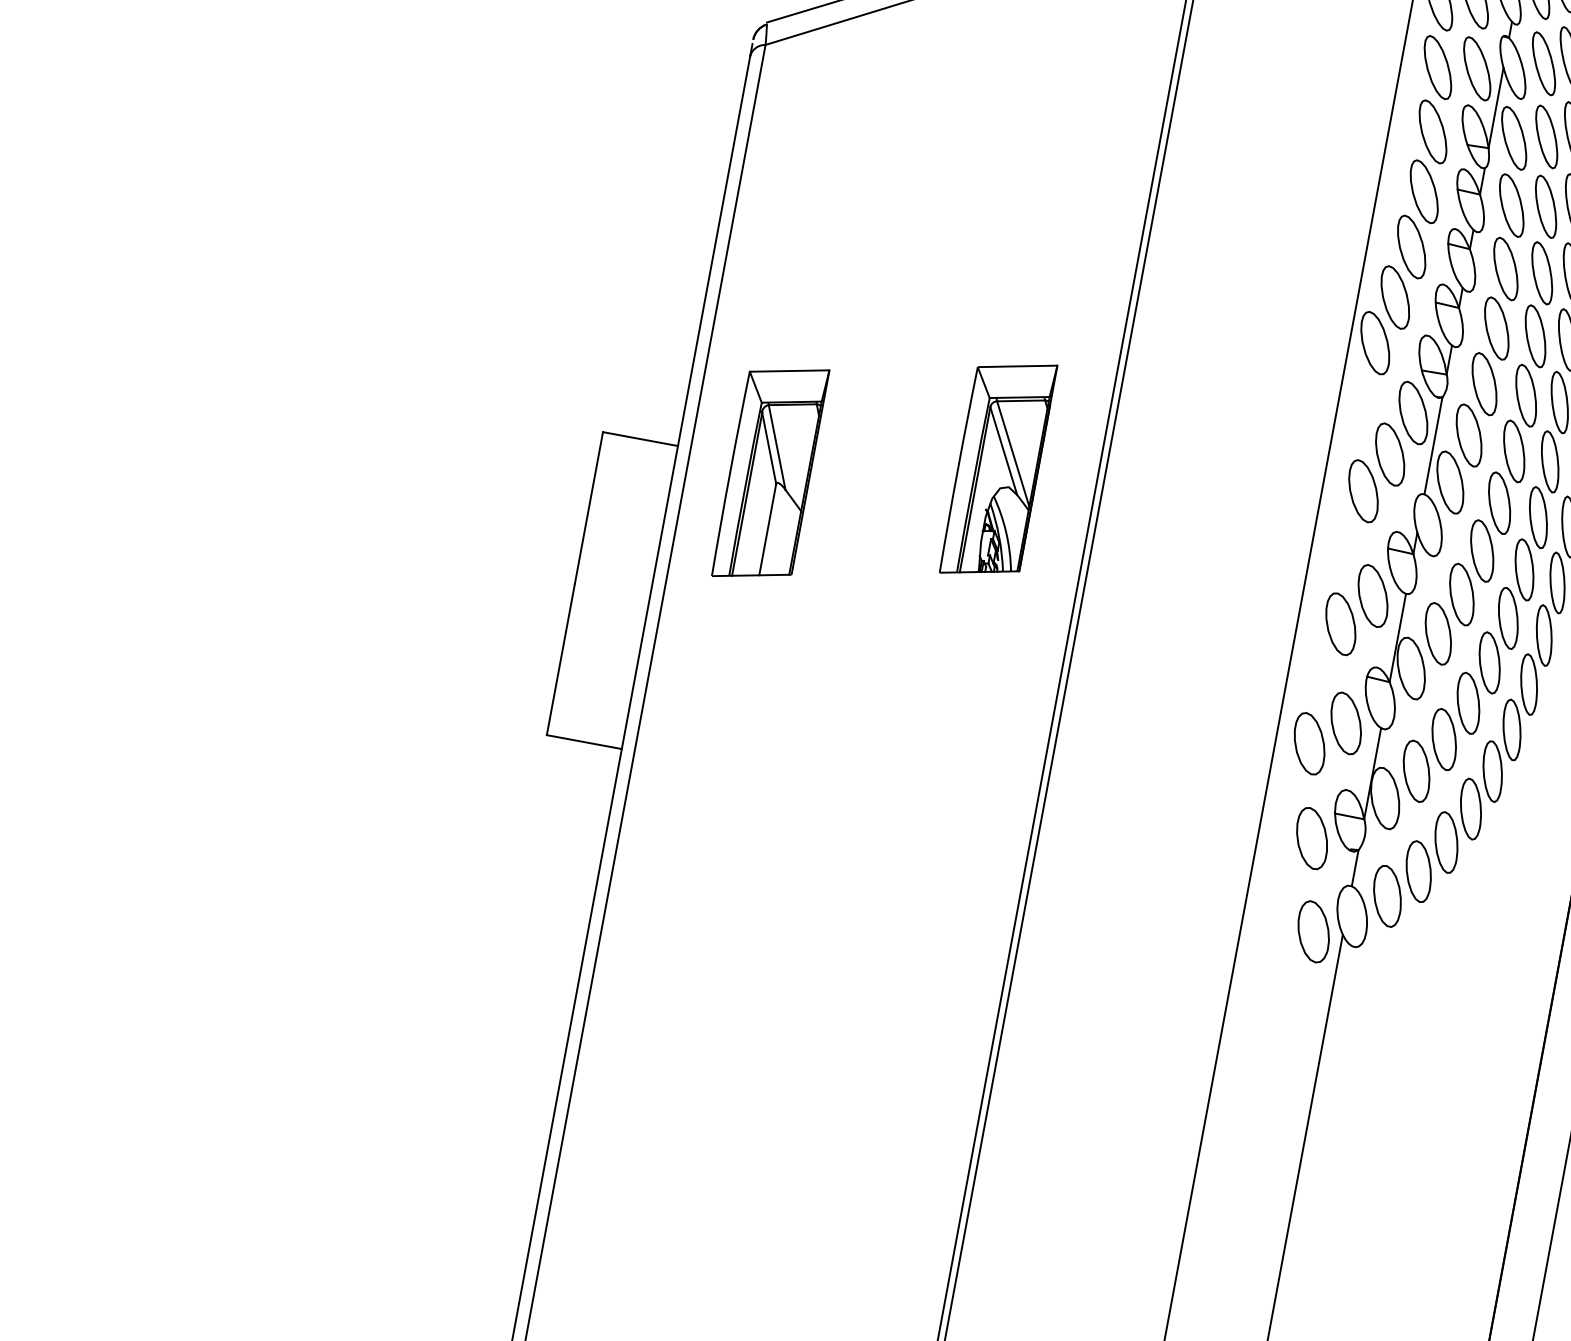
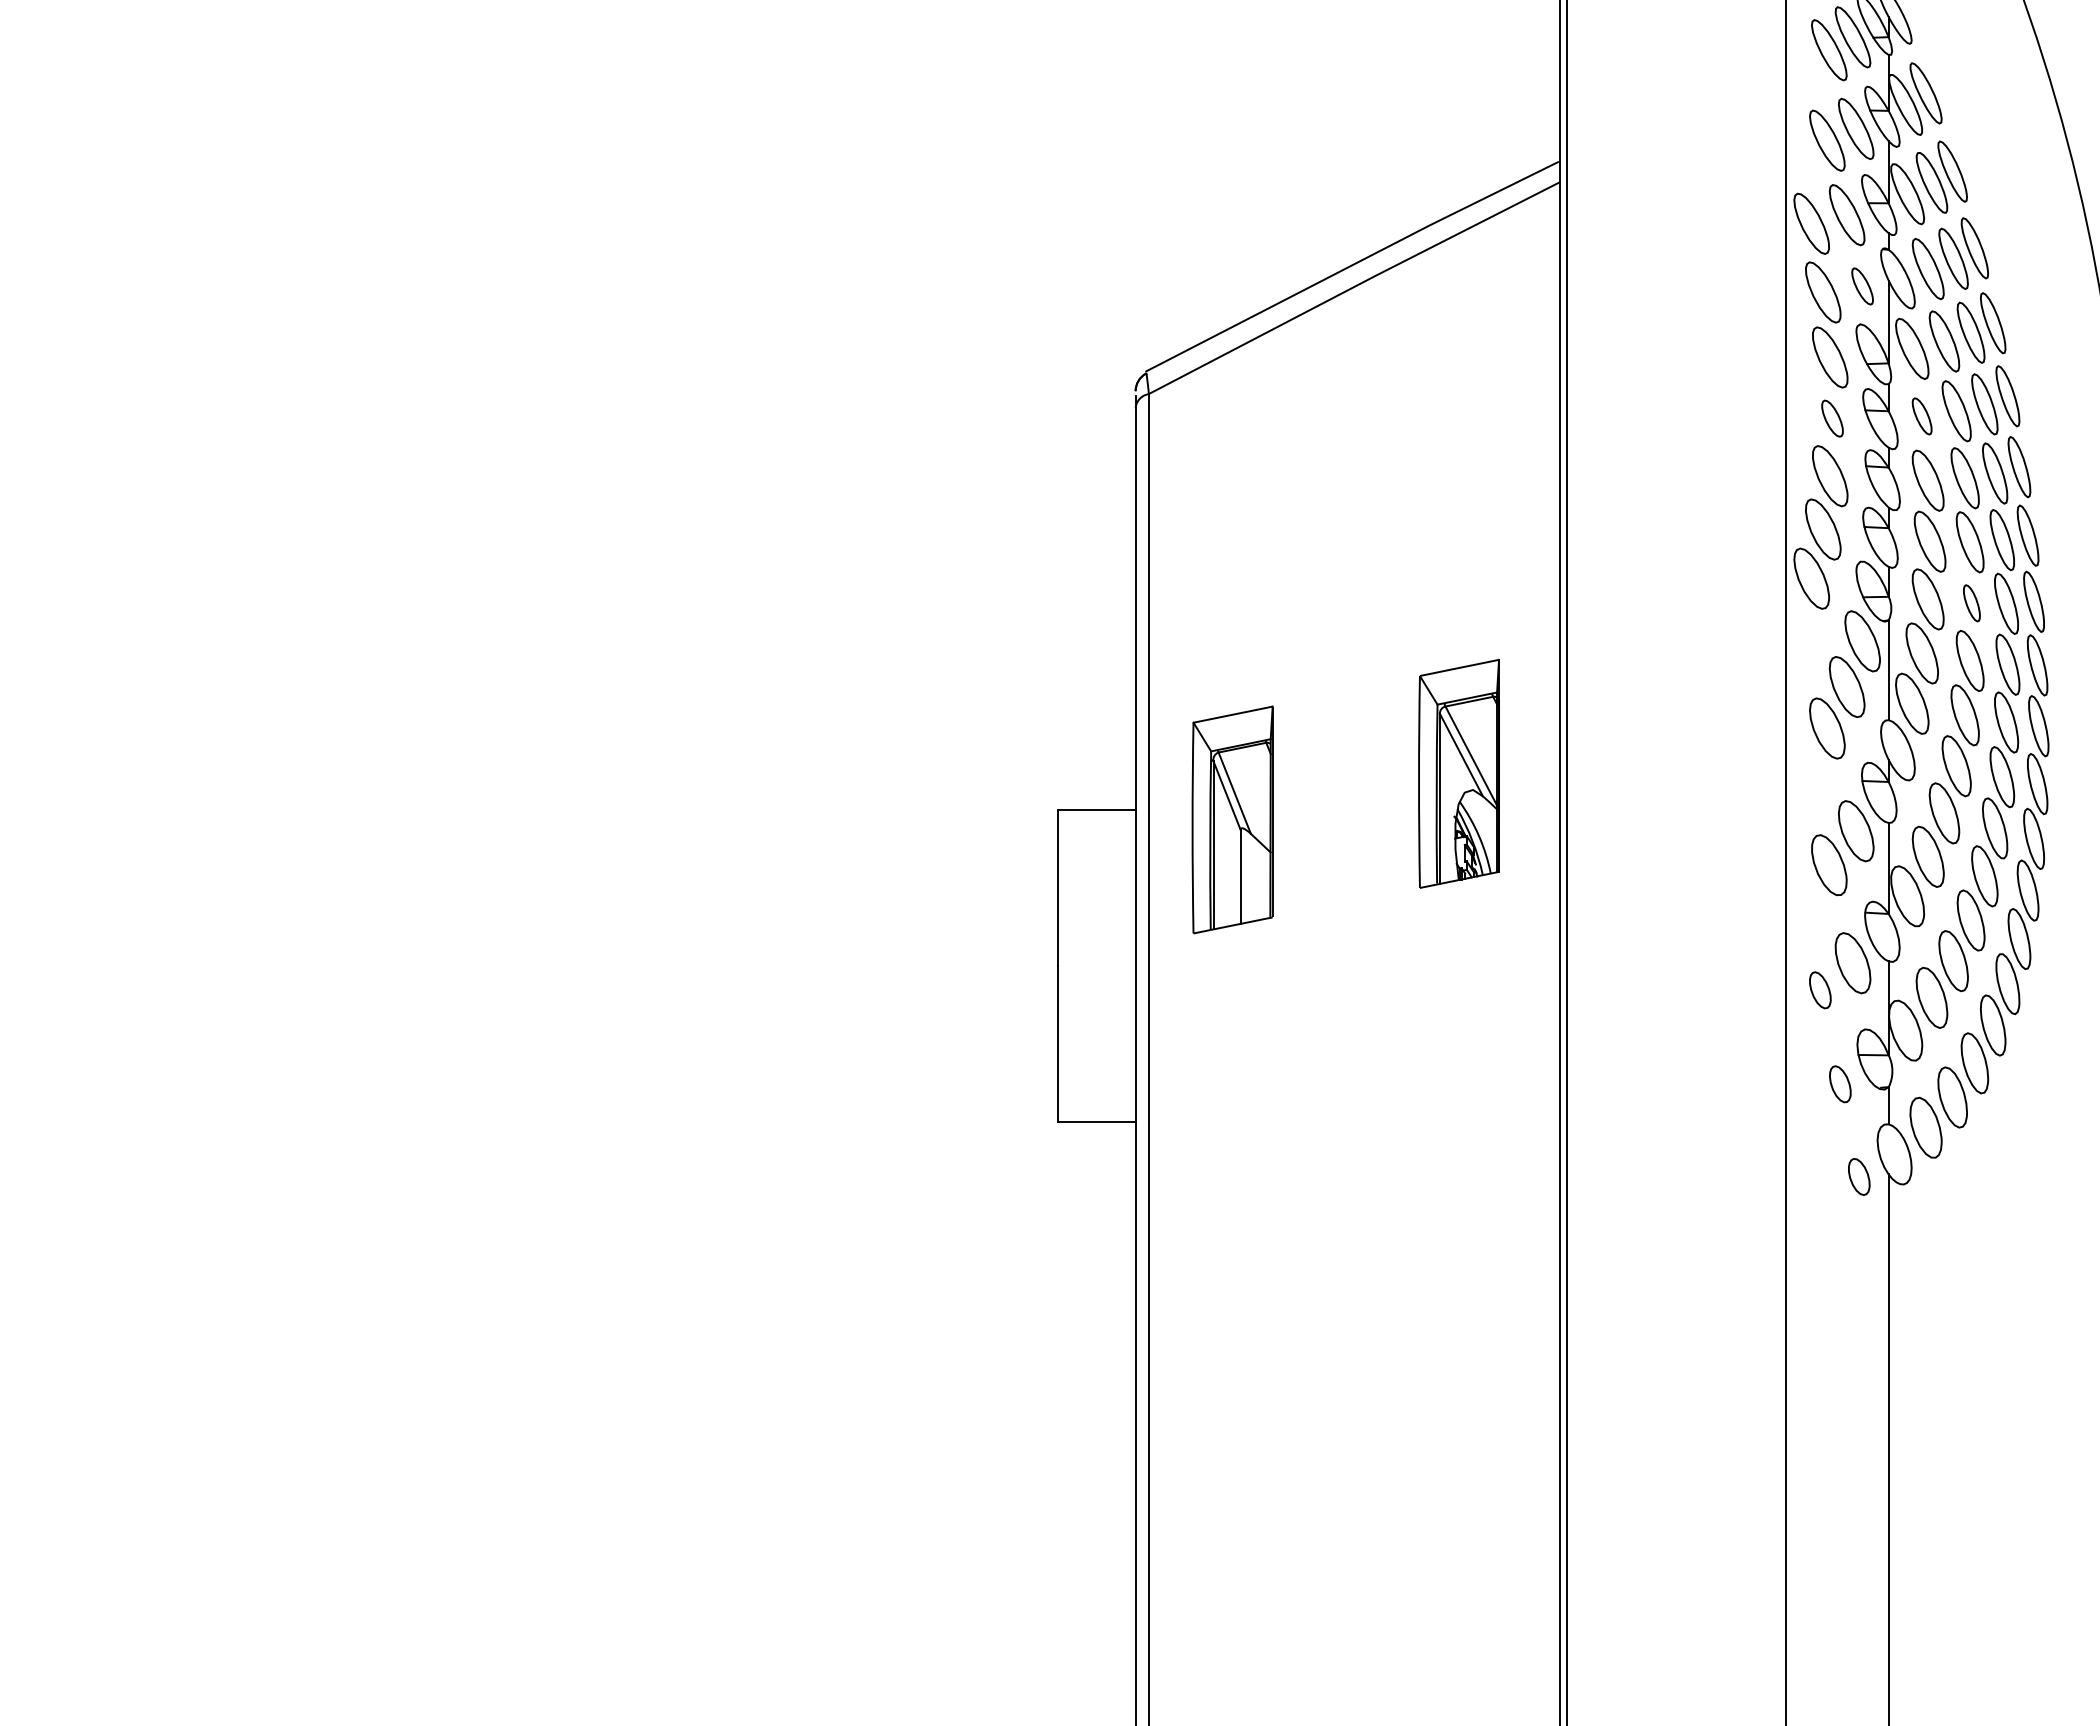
part: (1477, 68) -> (1862, 286), size x0.6
part: (1424, 191) -> (1832, 418), size x0.6
part: (1510, 205) -> (1921, 416), size x0.6
part: (1525, 395) -> (1971, 603), size x0.6
part: (1309, 744) -> (1820, 990), size x0.6
part: (1312, 838) -> (1840, 1084), size x0.6
part: (1314, 931) -> (1859, 1176), size x0.6

